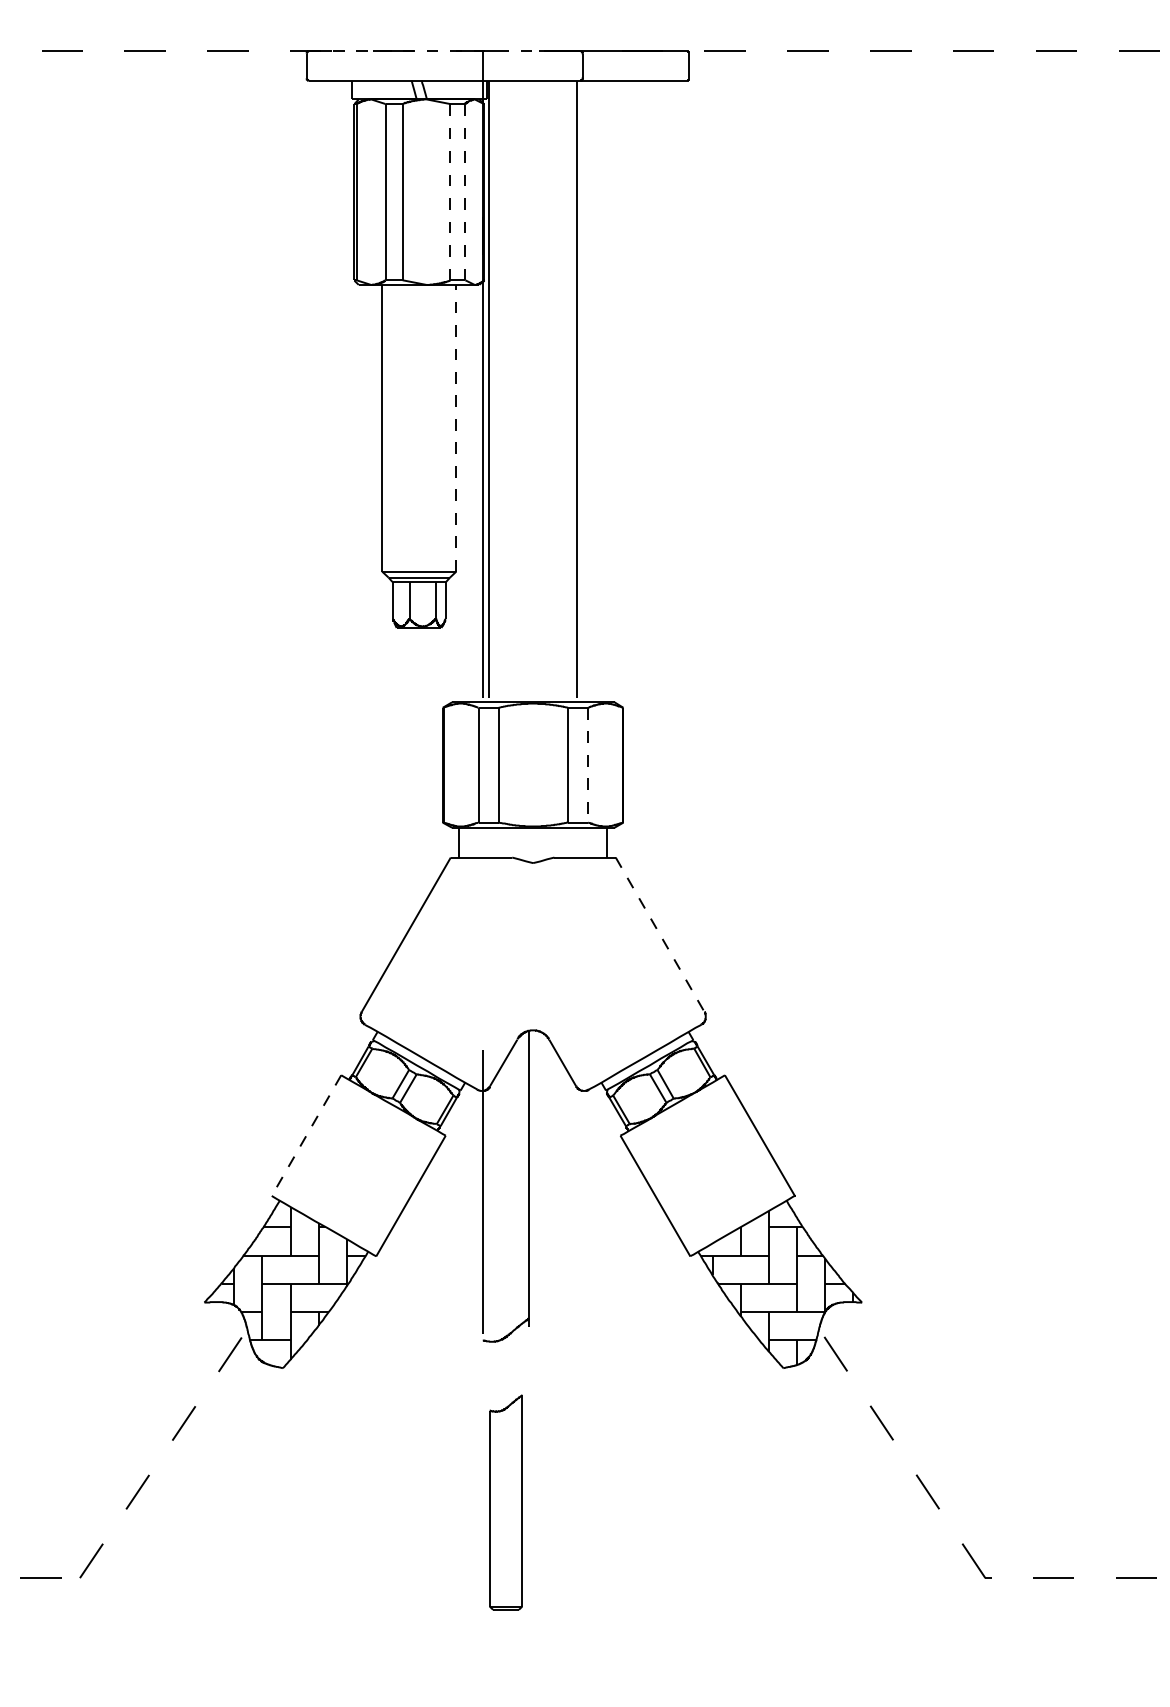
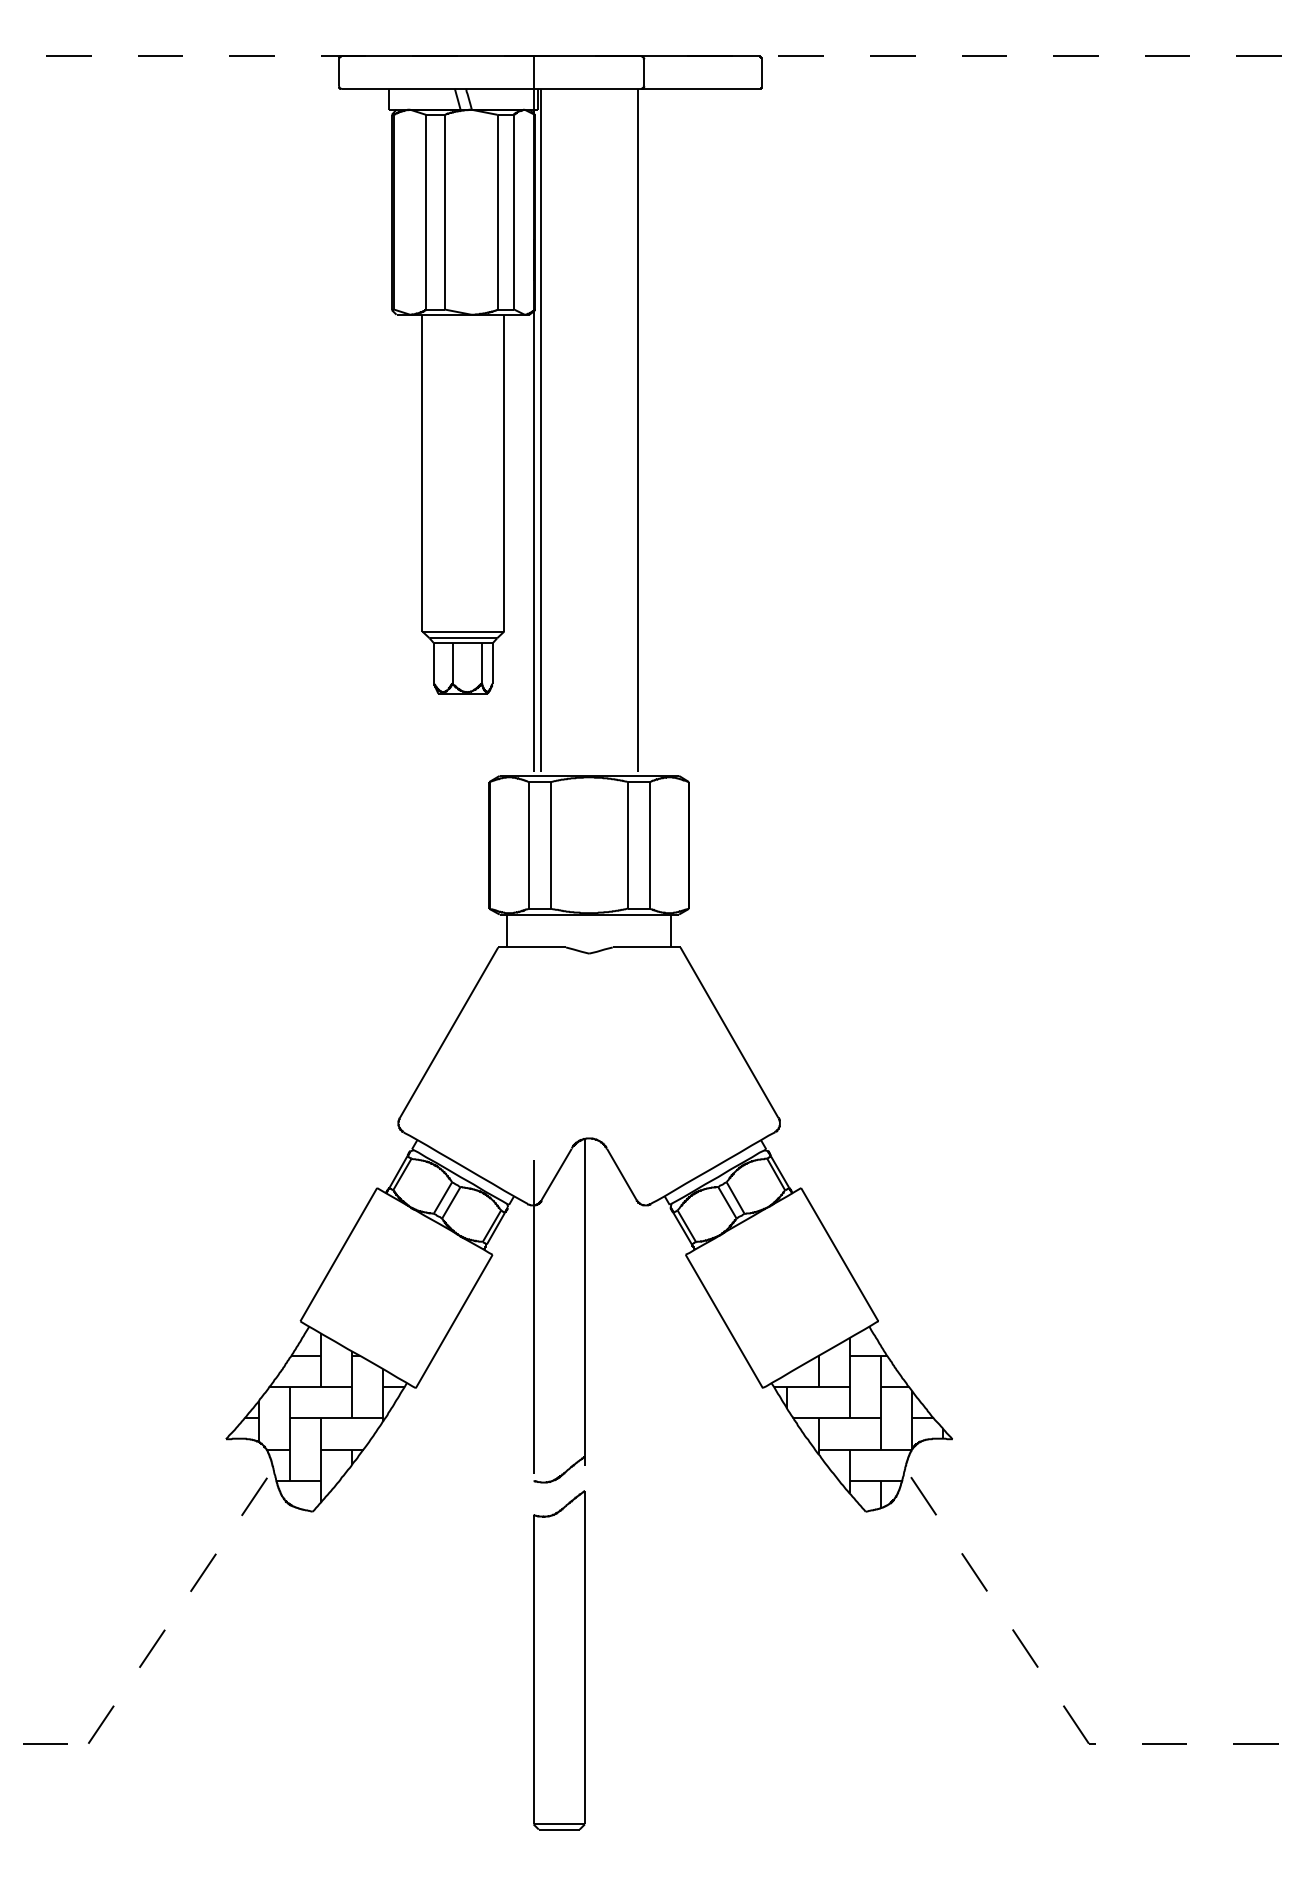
line: (431, 51) -> (476, 56), dashed -> solid
line: (450, 191) -> (497, 211), dashed -> solid
line: (465, 191) -> (514, 211), dashed -> solid
line: (456, 427) -> (504, 472), dashed -> solid
line: (588, 765) -> (650, 845), dashed -> solid
line: (660, 935) -> (729, 1033), dashed -> solid
line: (306, 1135) -> (338, 1254), dashed -> solid
part: (505, 1502) -> (558, 1660), size x1.43

